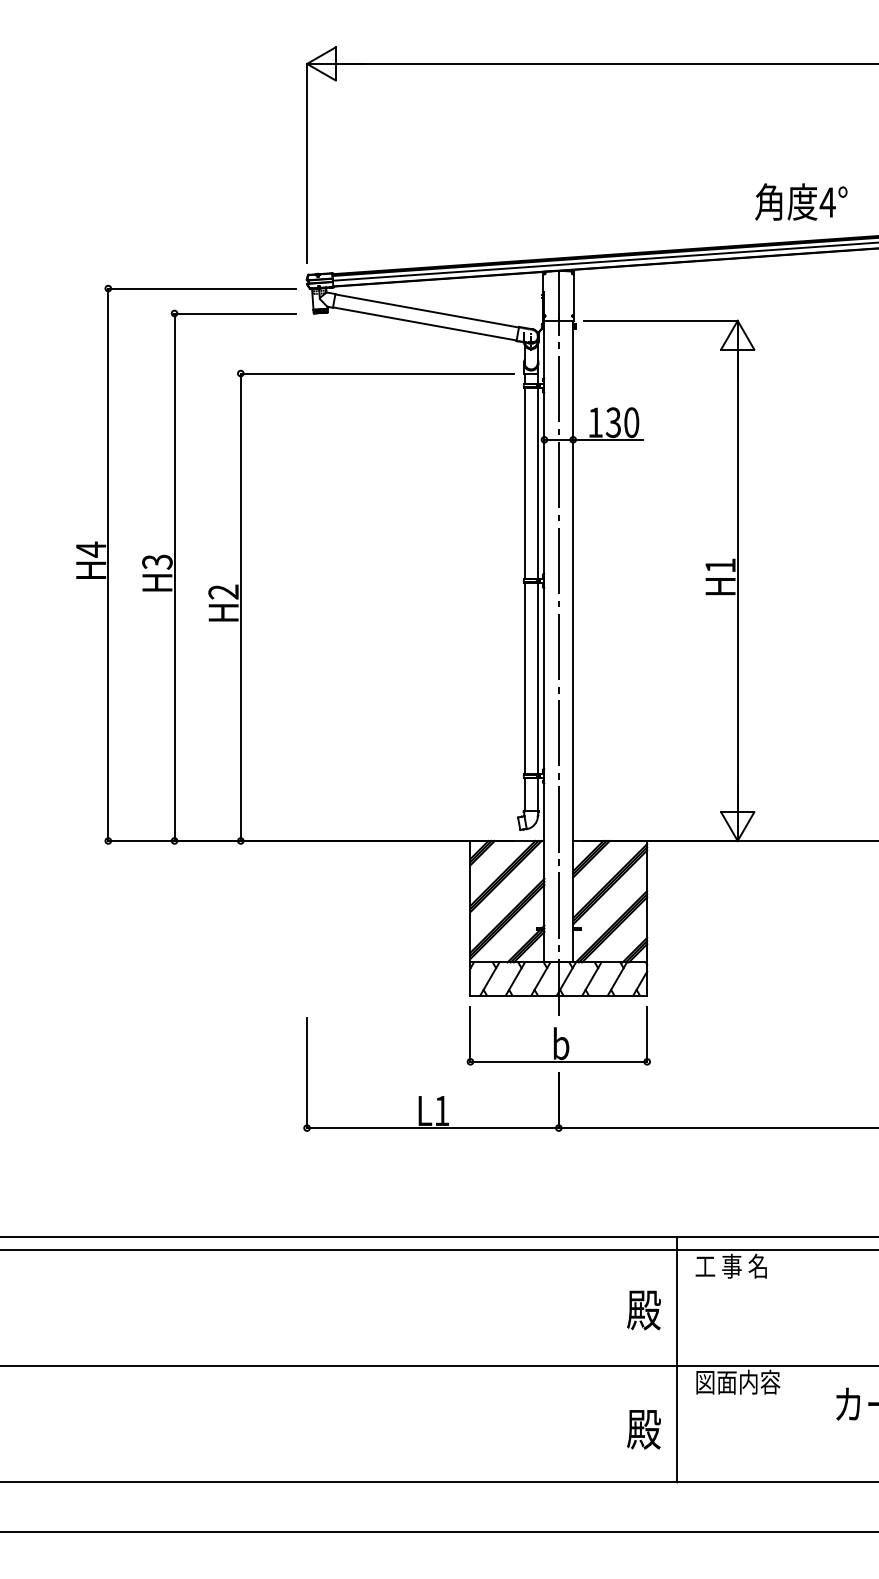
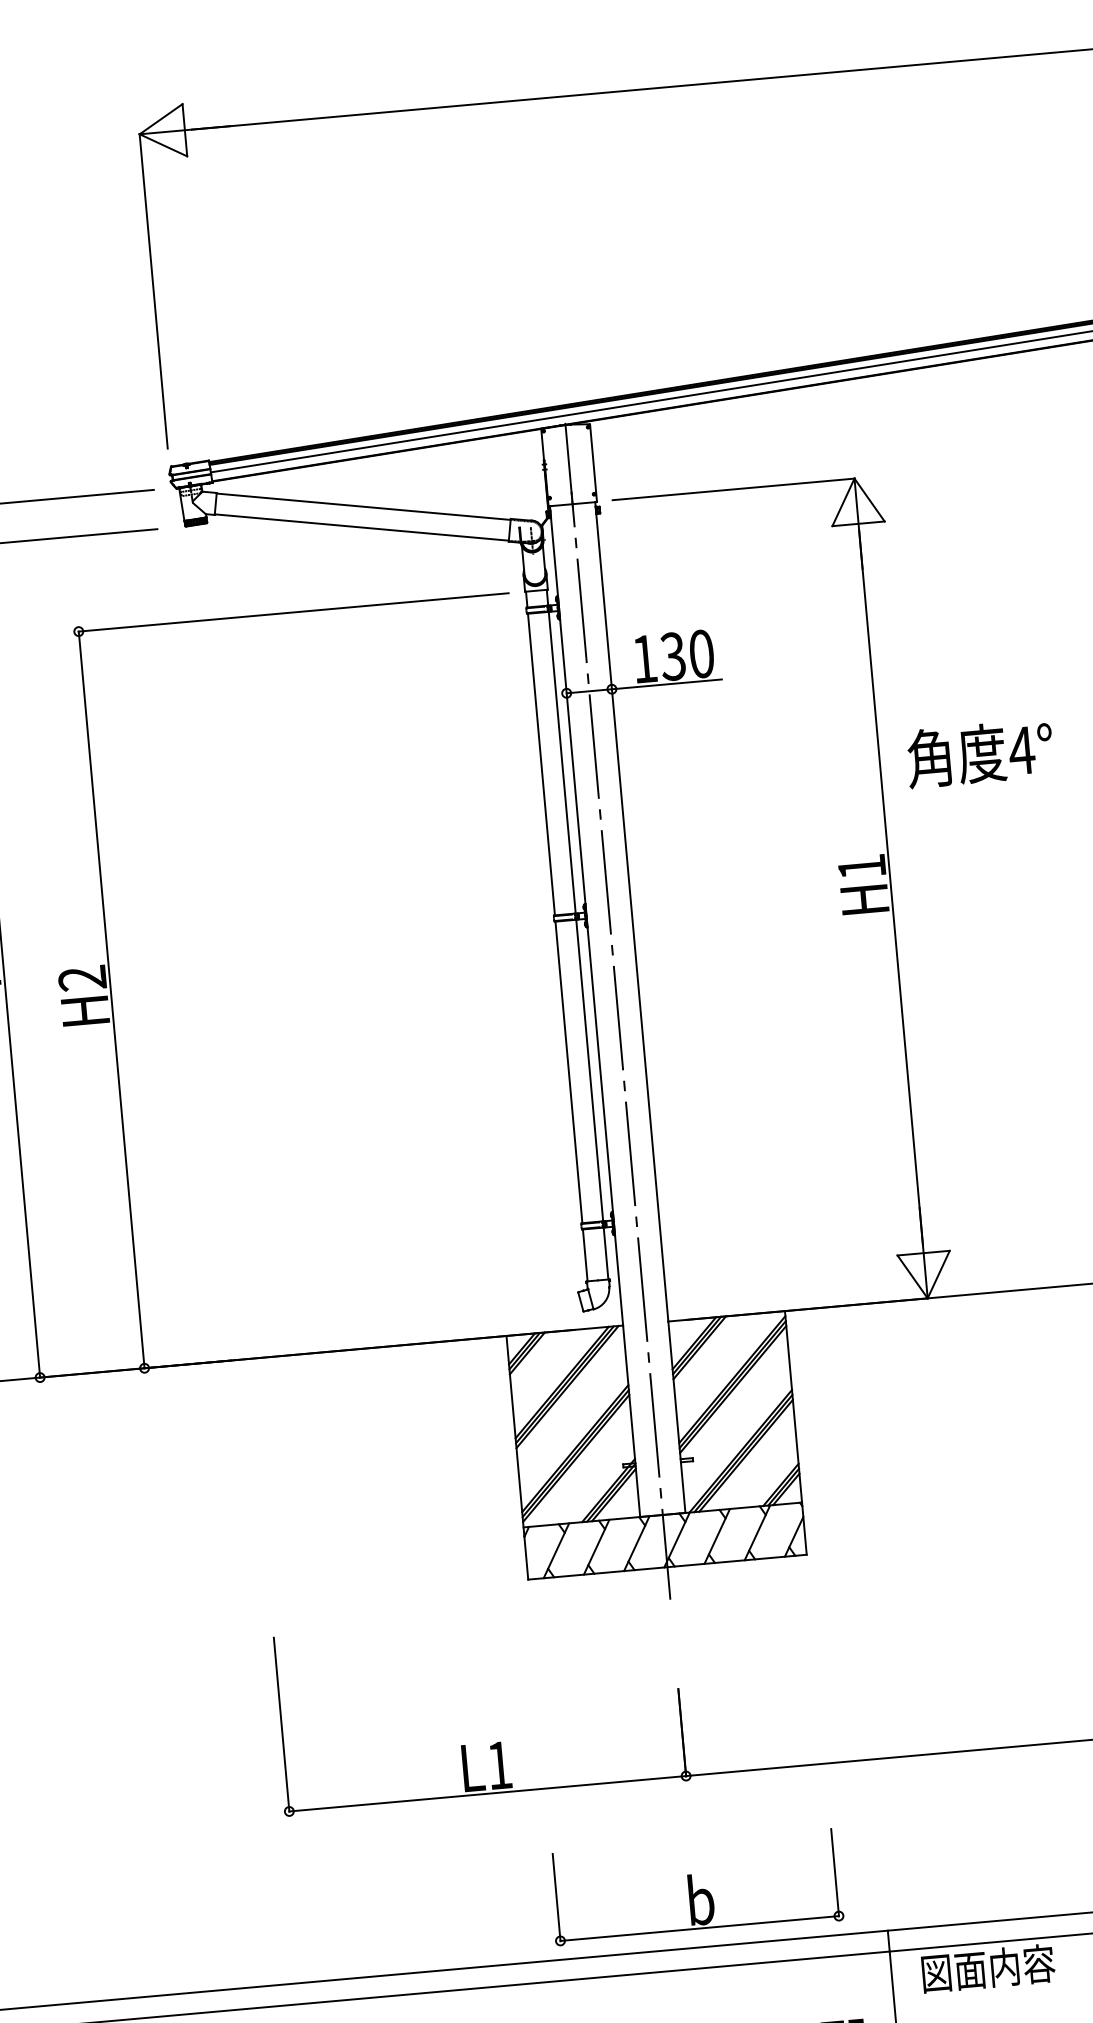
text: (801, 201) -> (980, 752), moved
part: (558, 1035) -> (695, 1887), moved
text: (737, 1265) -> (987, 1967), 工 事 名 -> 図面内容

